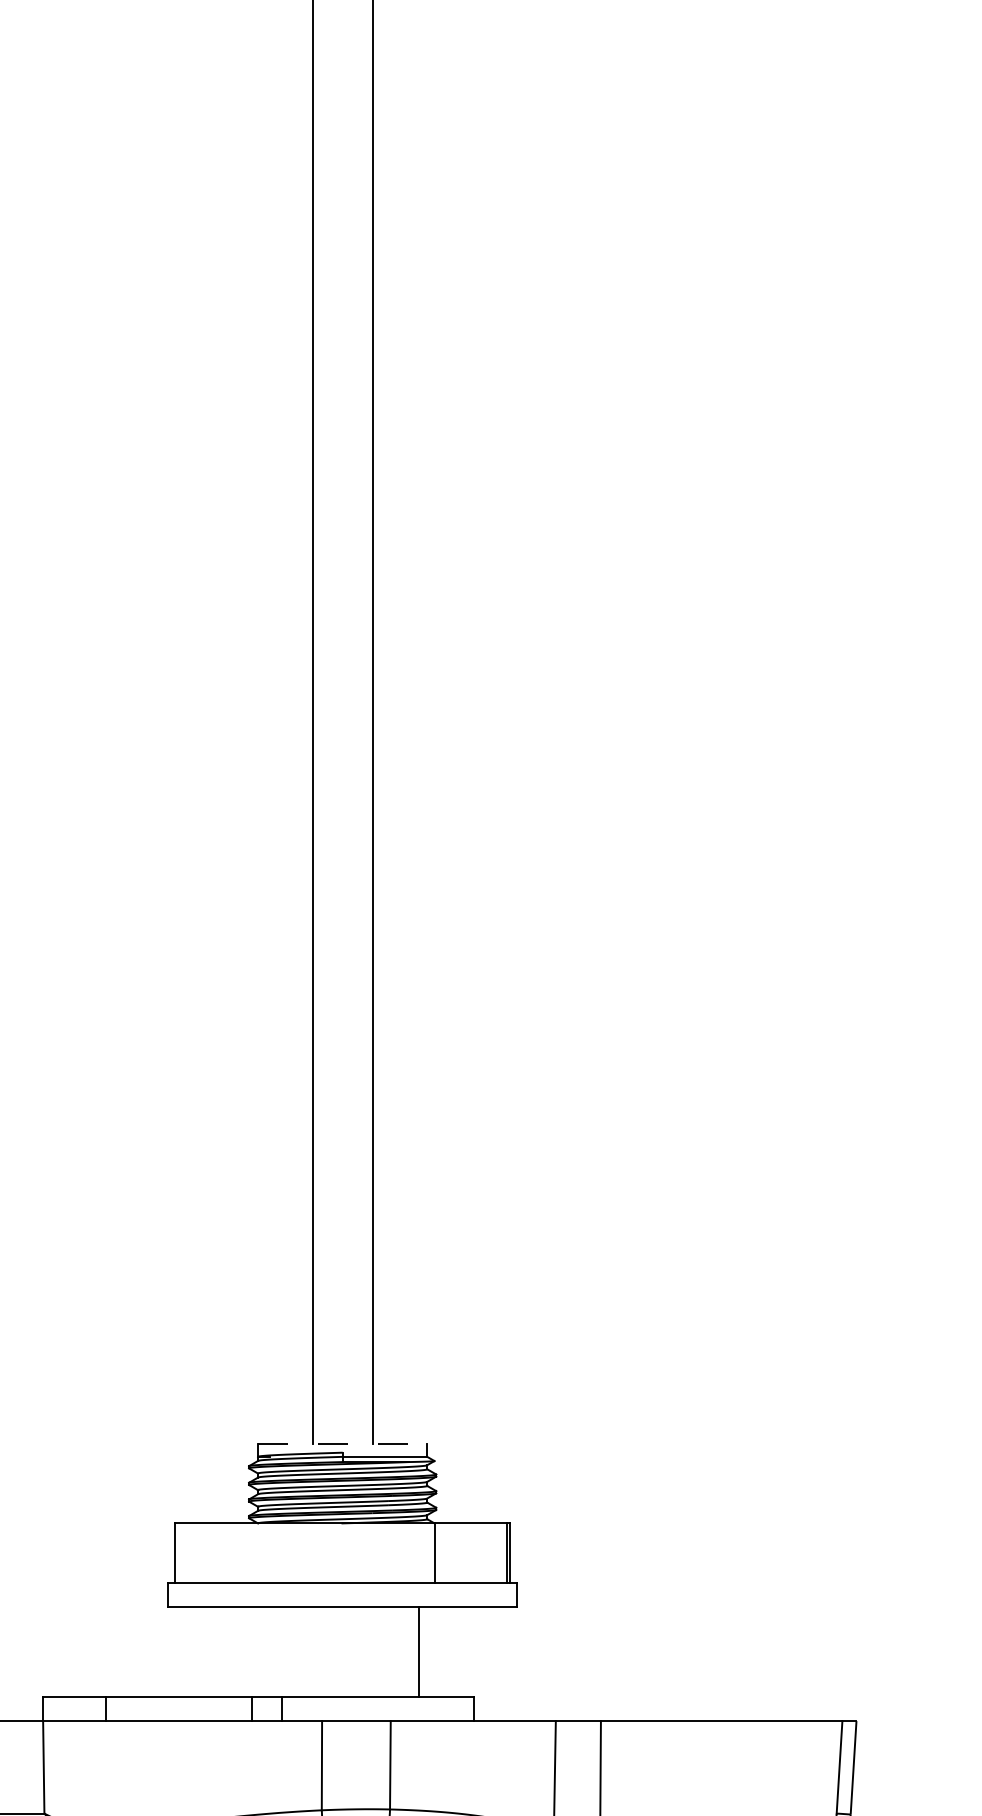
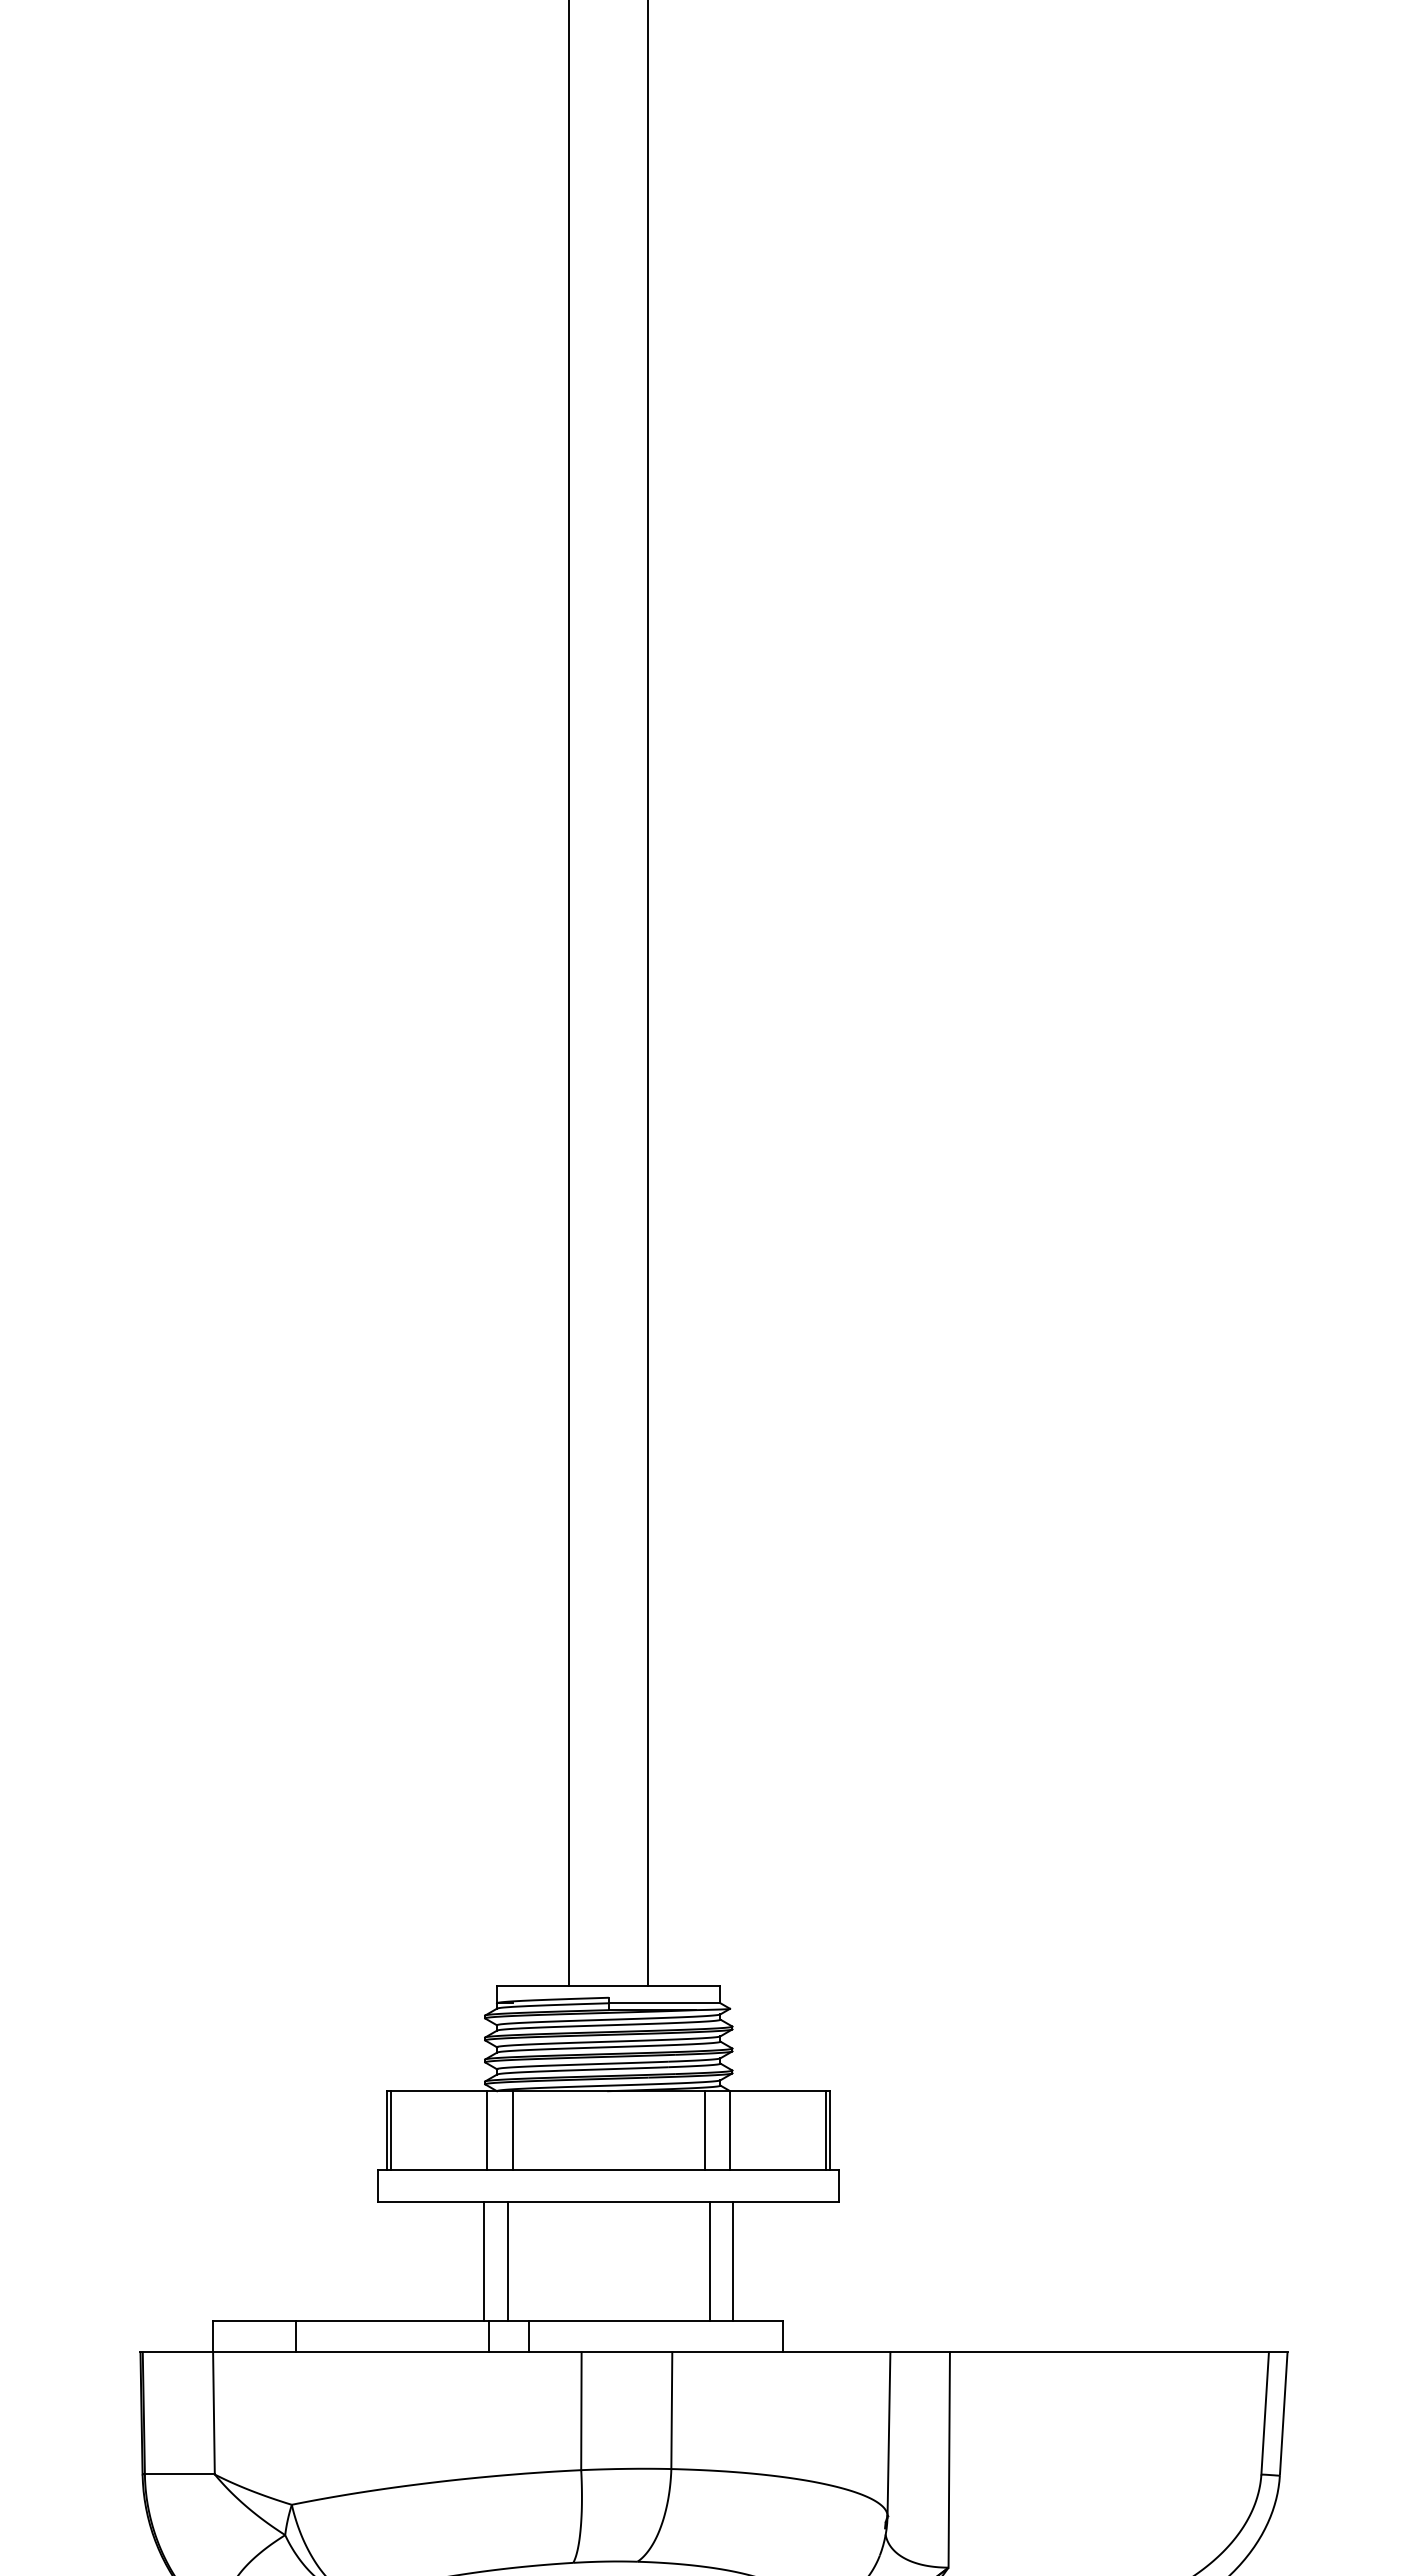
line: (342, 1444) -> (608, 1986), dashed -> solid
line: (178, 1553) -> (391, 2130), added
line: (250, 1553) -> (487, 2130), added
line: (269, 1553) -> (512, 2130), added
line: (415, 1553) -> (704, 2130), added
line: (248, 1651) -> (484, 2260), added
line: (265, 1651) -> (507, 2260), added
line: (437, 1651) -> (733, 2260), added

